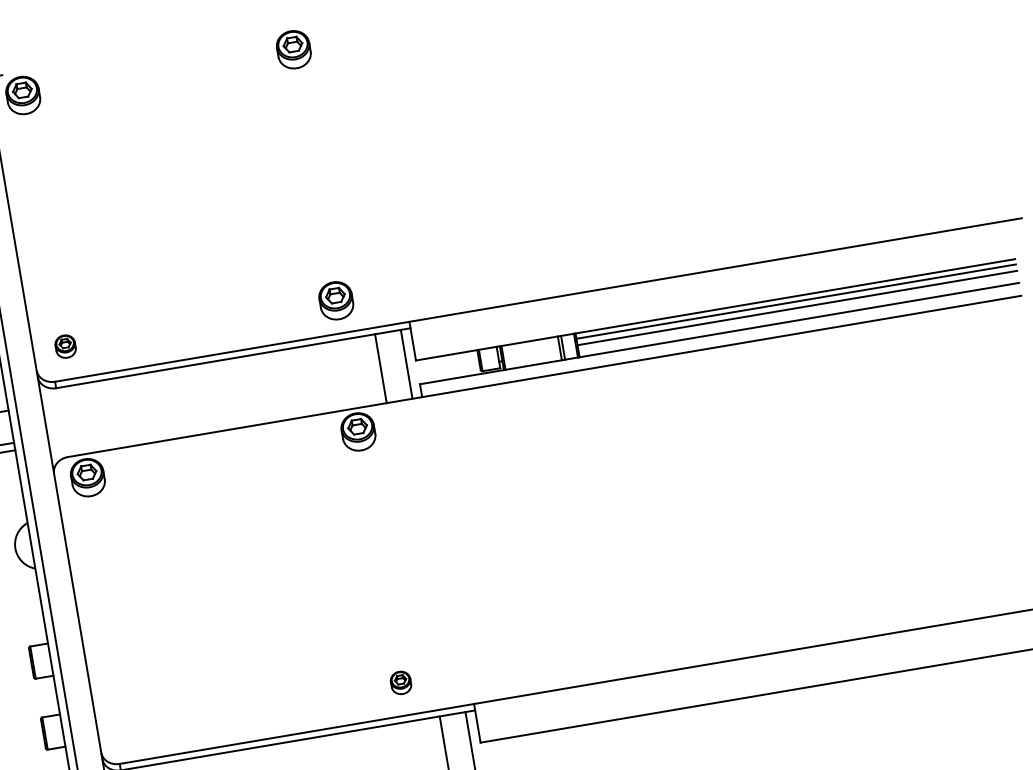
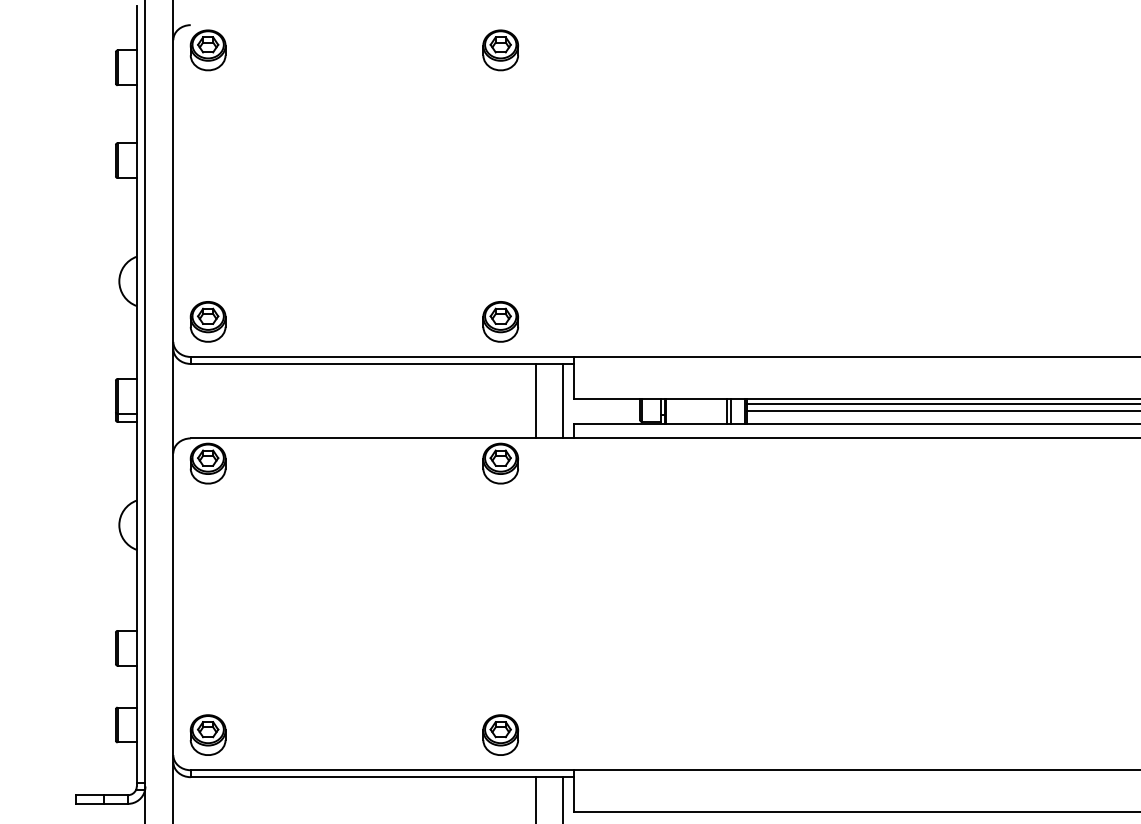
part: (65, 346) -> (207, 321), size x1.67
part: (400, 682) -> (500, 734), size x1.67
part: (129, 728) -> (207, 734), added

